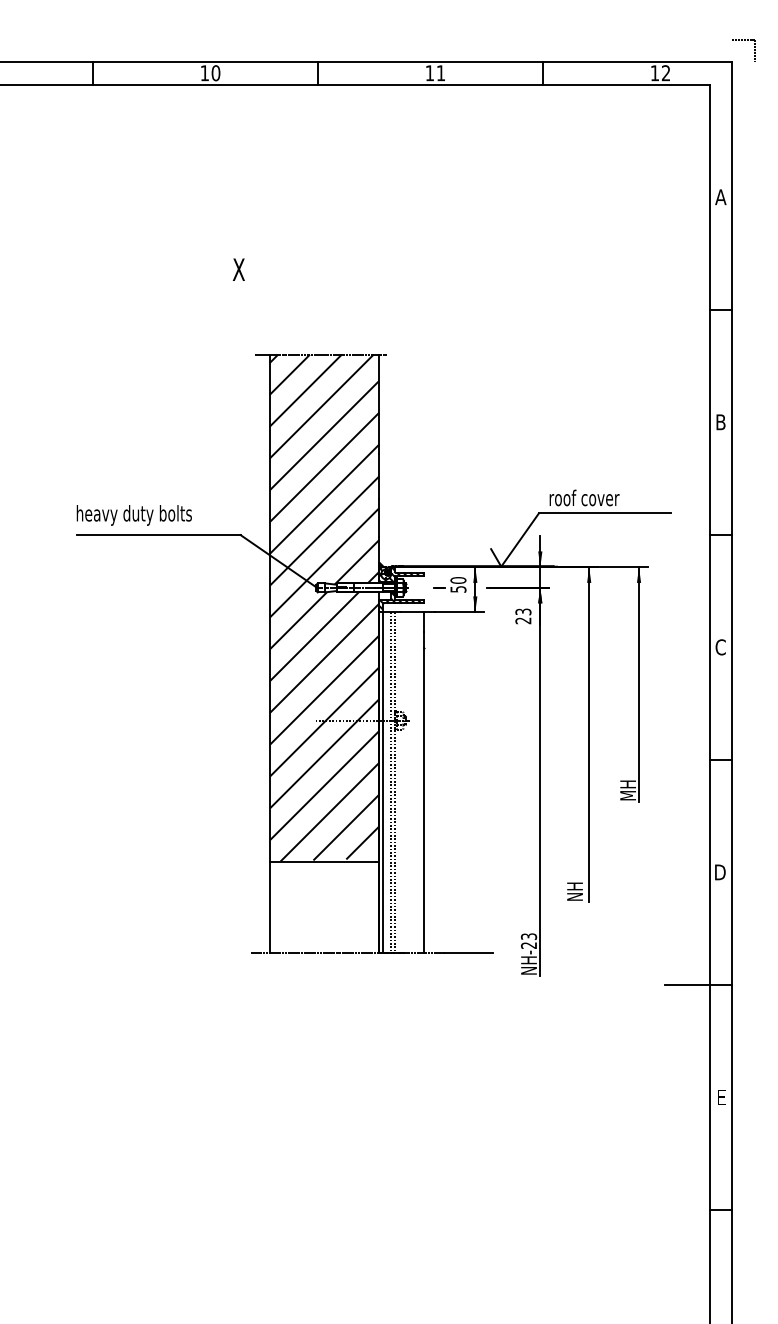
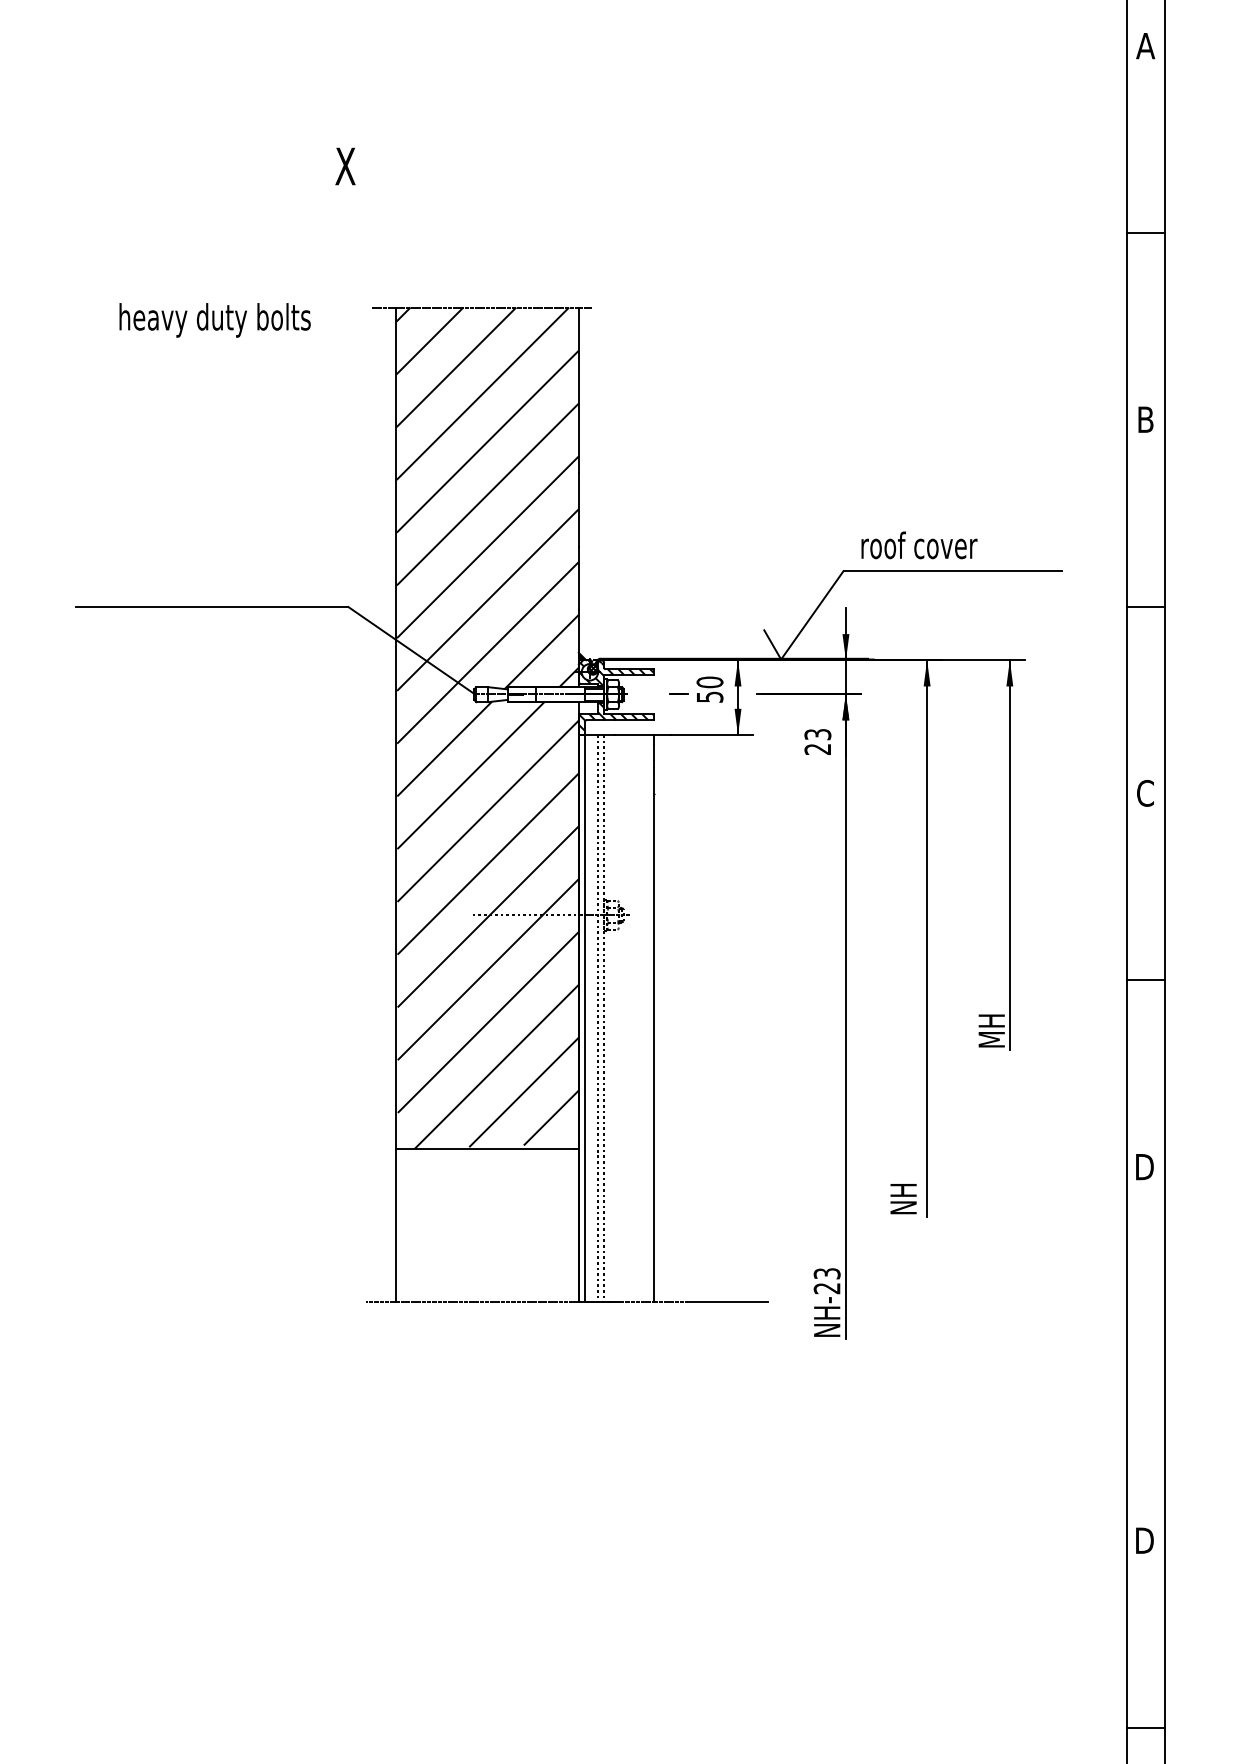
text: (133, 515) -> (213, 320), moved
line: (698, 984) -> (1108, 1353), removed
text: (720, 1097) -> (1145, 1540), E -> D

